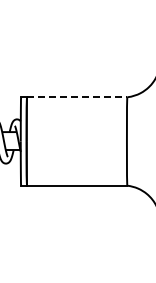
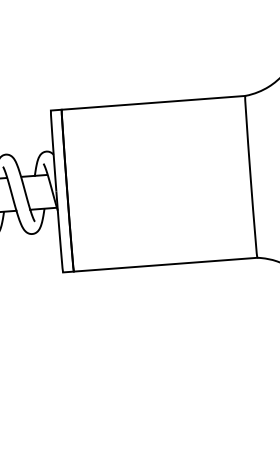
line: (77, 97) -> (154, 103), dashed -> solid

